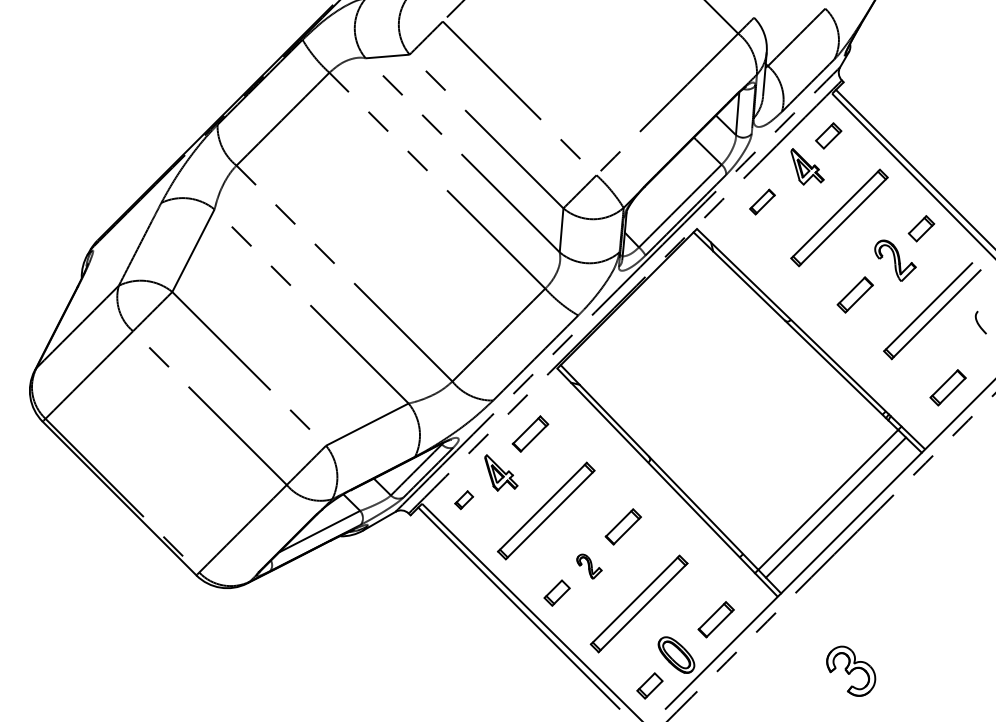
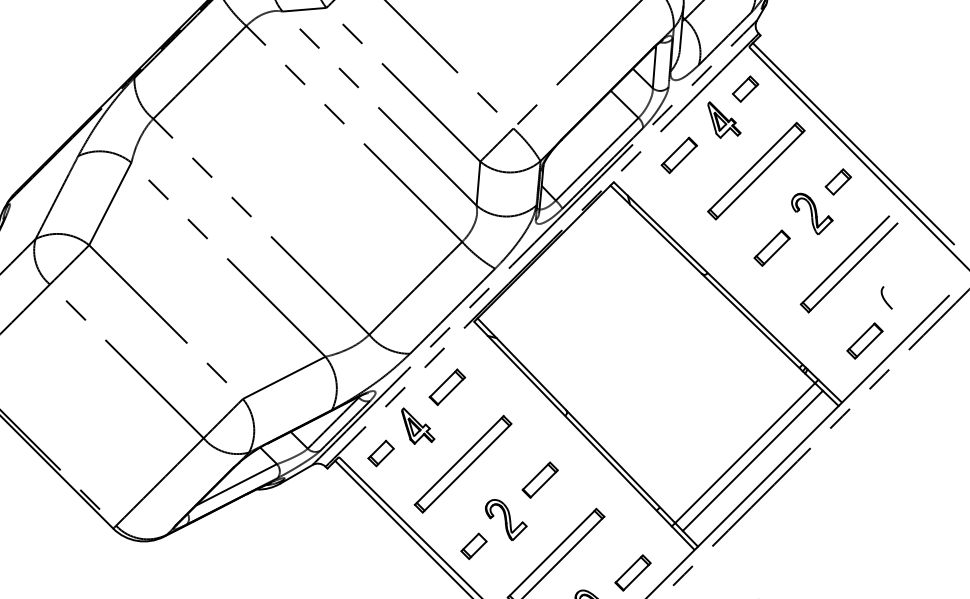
part: (762, 201) -> (679, 154), size x1.43
curve: (979, 323) -> (885, 298), moved
part: (463, 499) -> (380, 452), size x1.43
part: (589, 566) -> (506, 519), size x1.67

